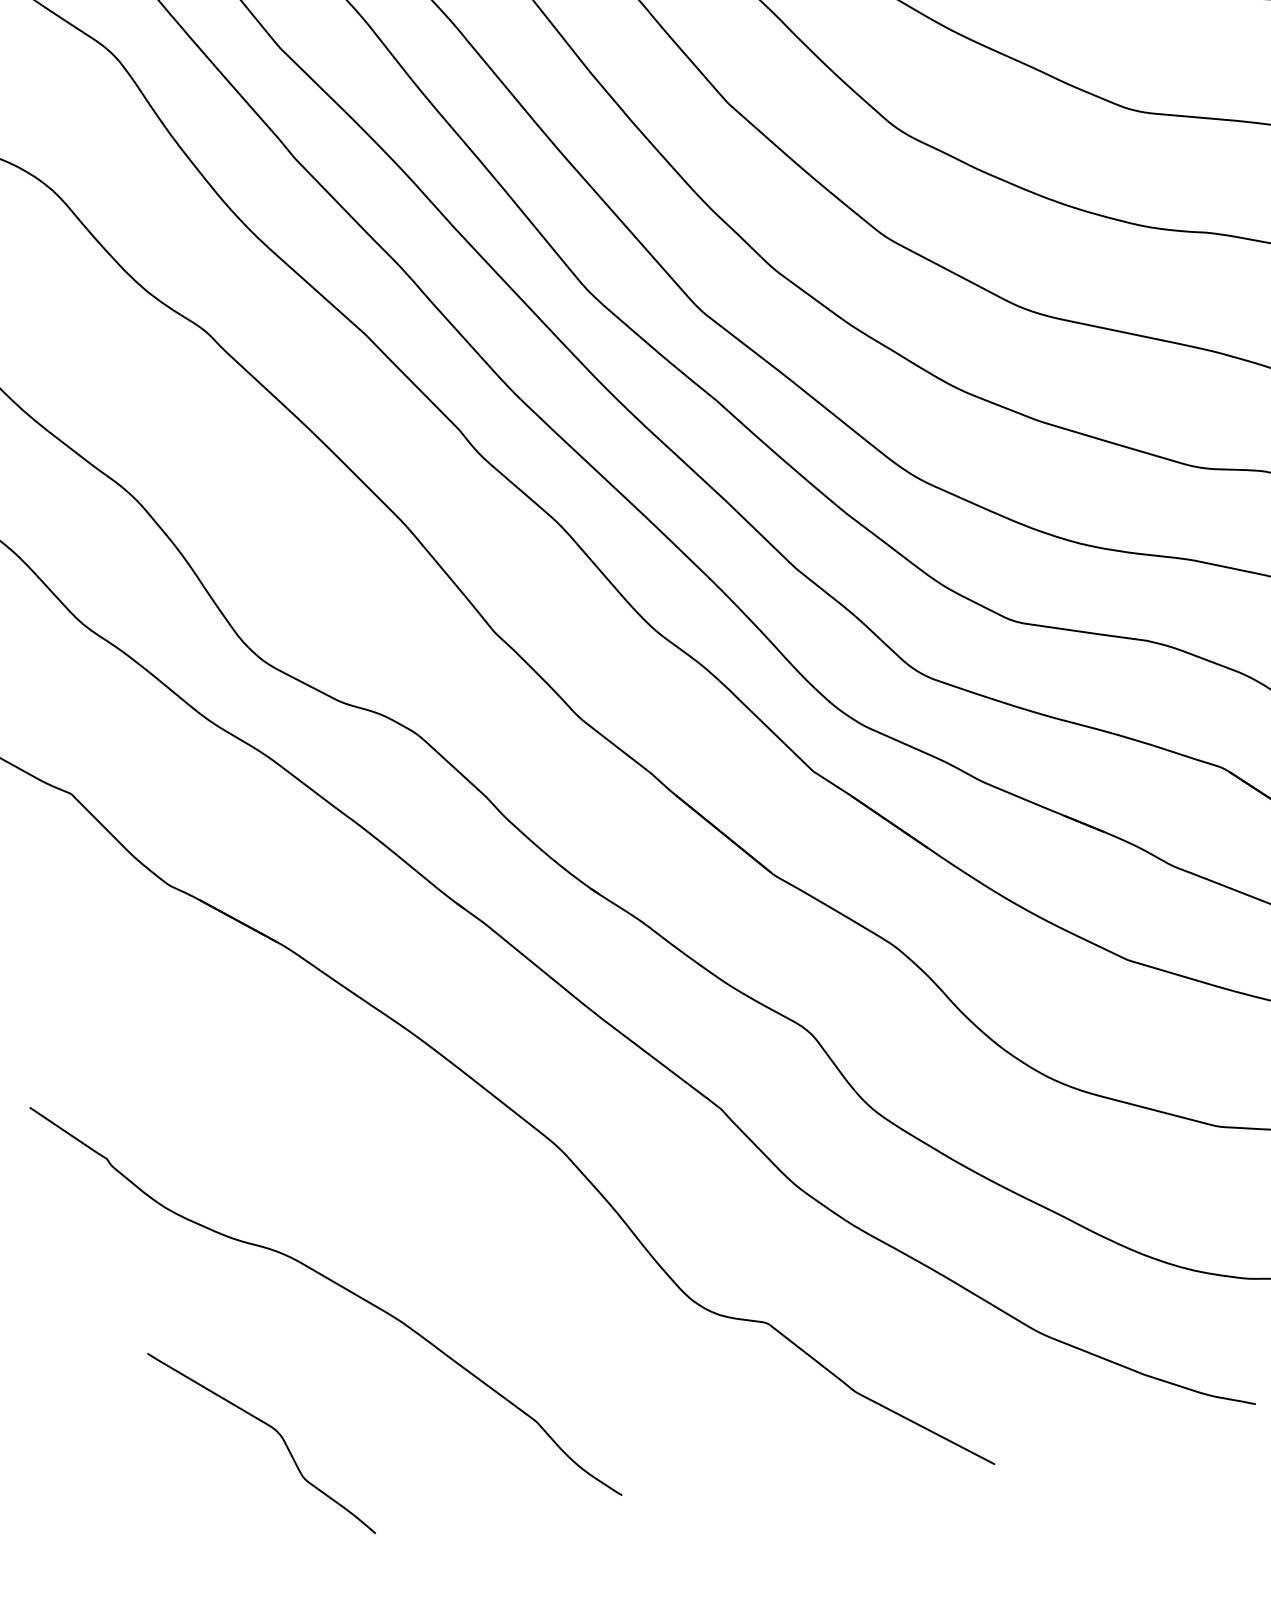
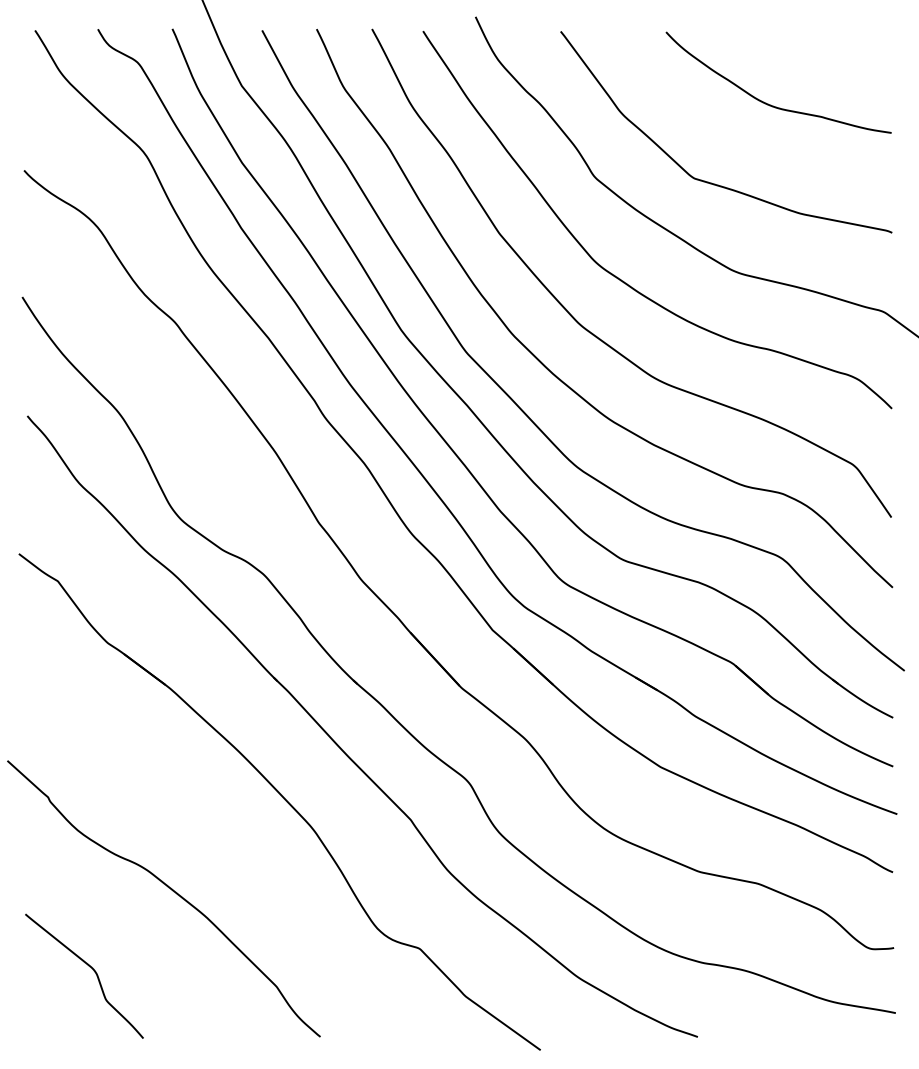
curve: (266, 1425) -> (88, 966), moved

